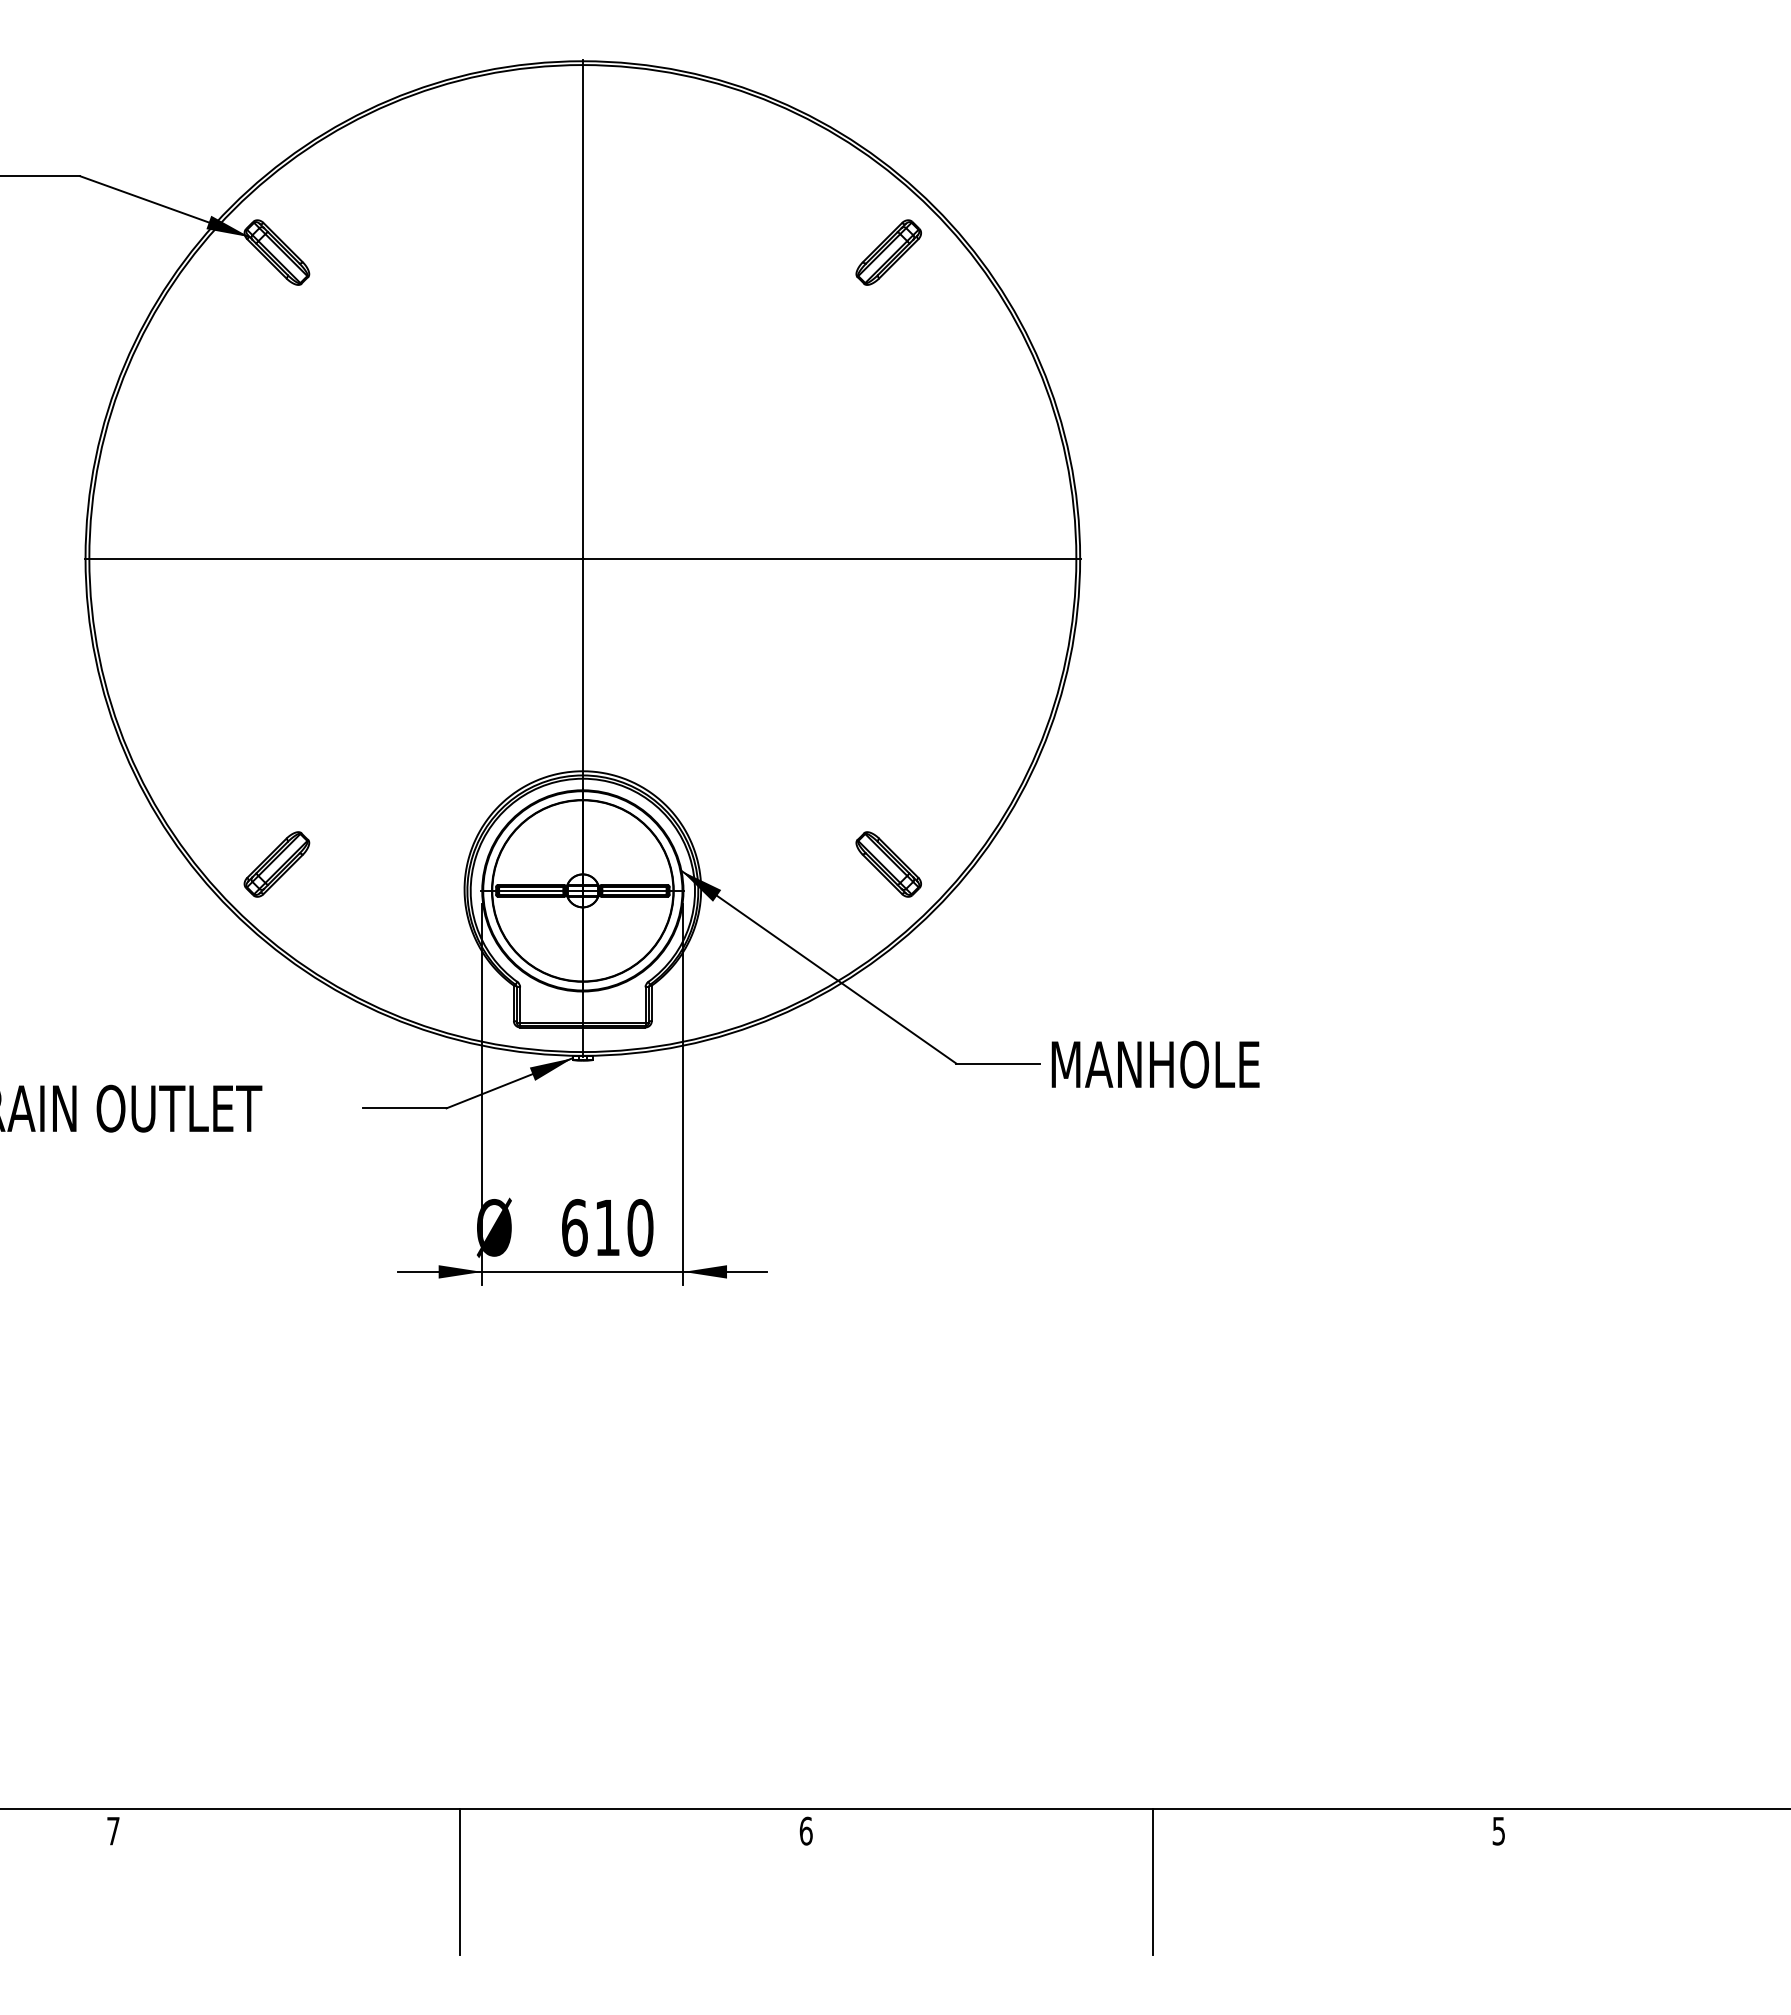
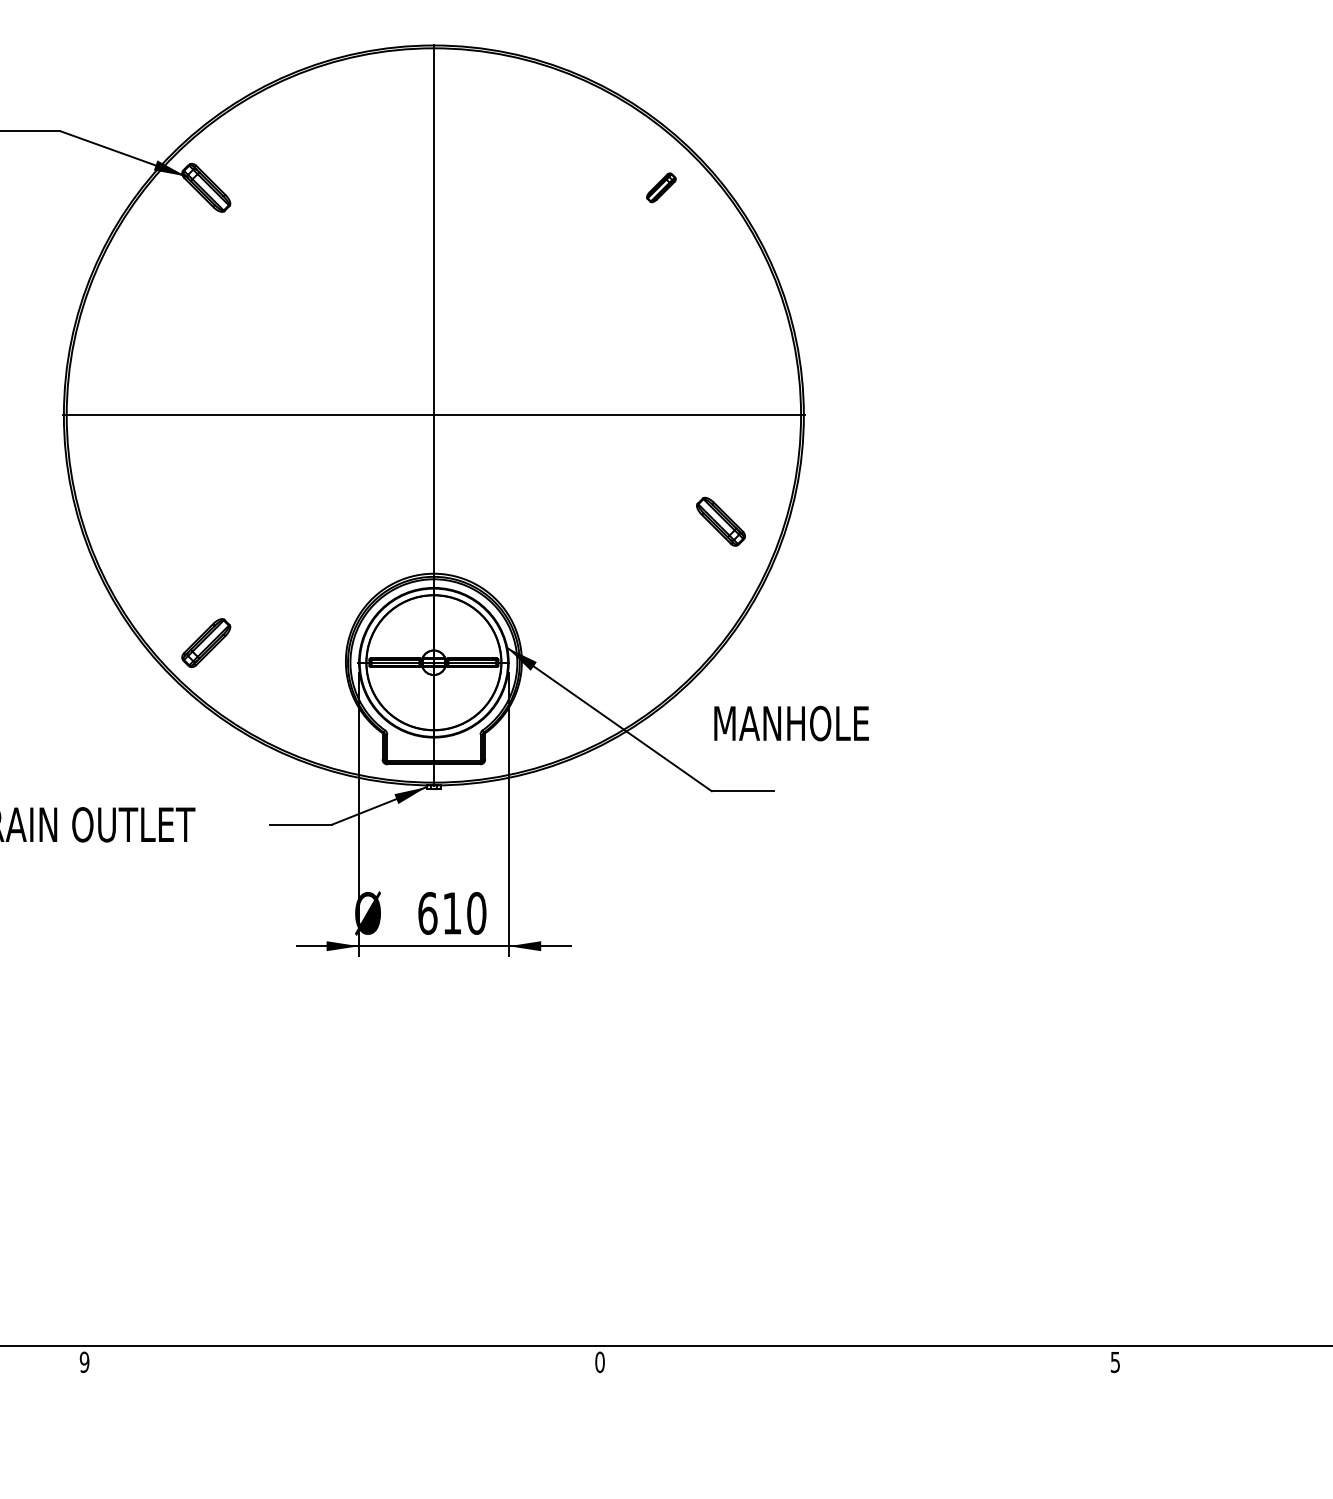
part: (888, 252) -> (661, 187), size x0.6
part: (888, 864) -> (720, 521), moved
text: (1155, 1064) -> (791, 723), moved
text: (113, 1830) -> (84, 1361), 7 -> 9
text: (805, 1830) -> (599, 1361), 6 -> 0
line: (460, 1881) -> (342, 1399), removed
line: (1152, 1881) -> (857, 1399), removed

